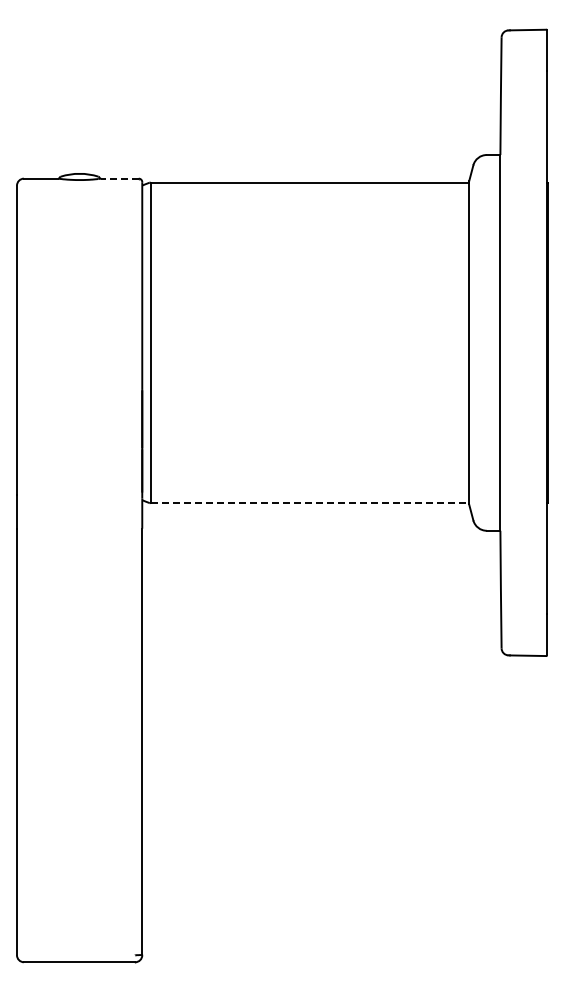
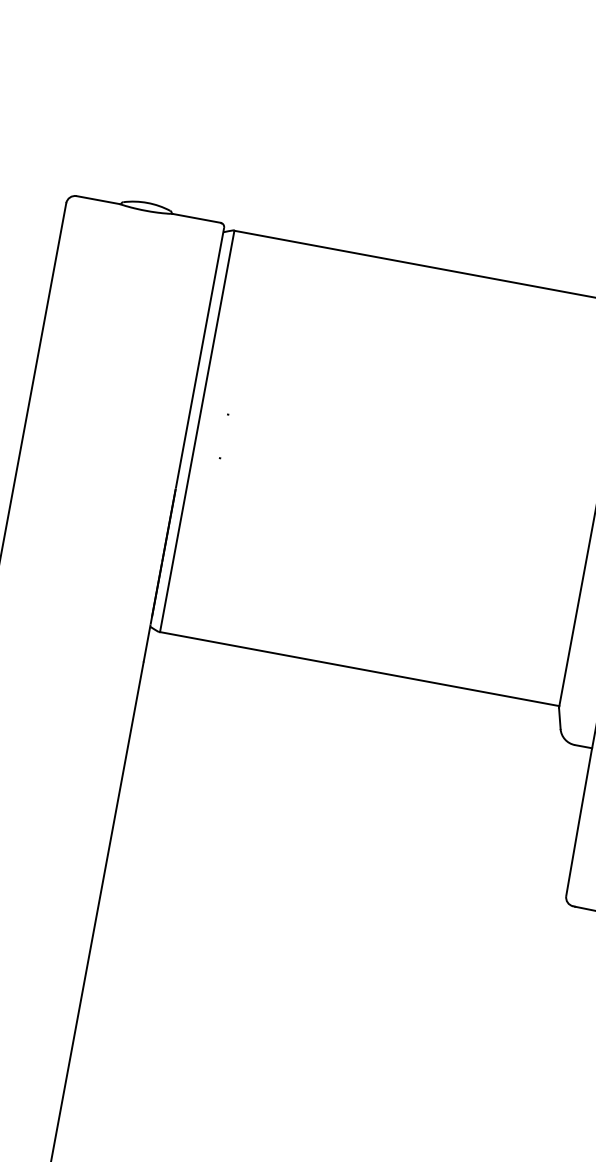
line: (120, 178) -> (197, 218), dashed -> solid
line: (310, 502) -> (360, 668), dashed -> solid

